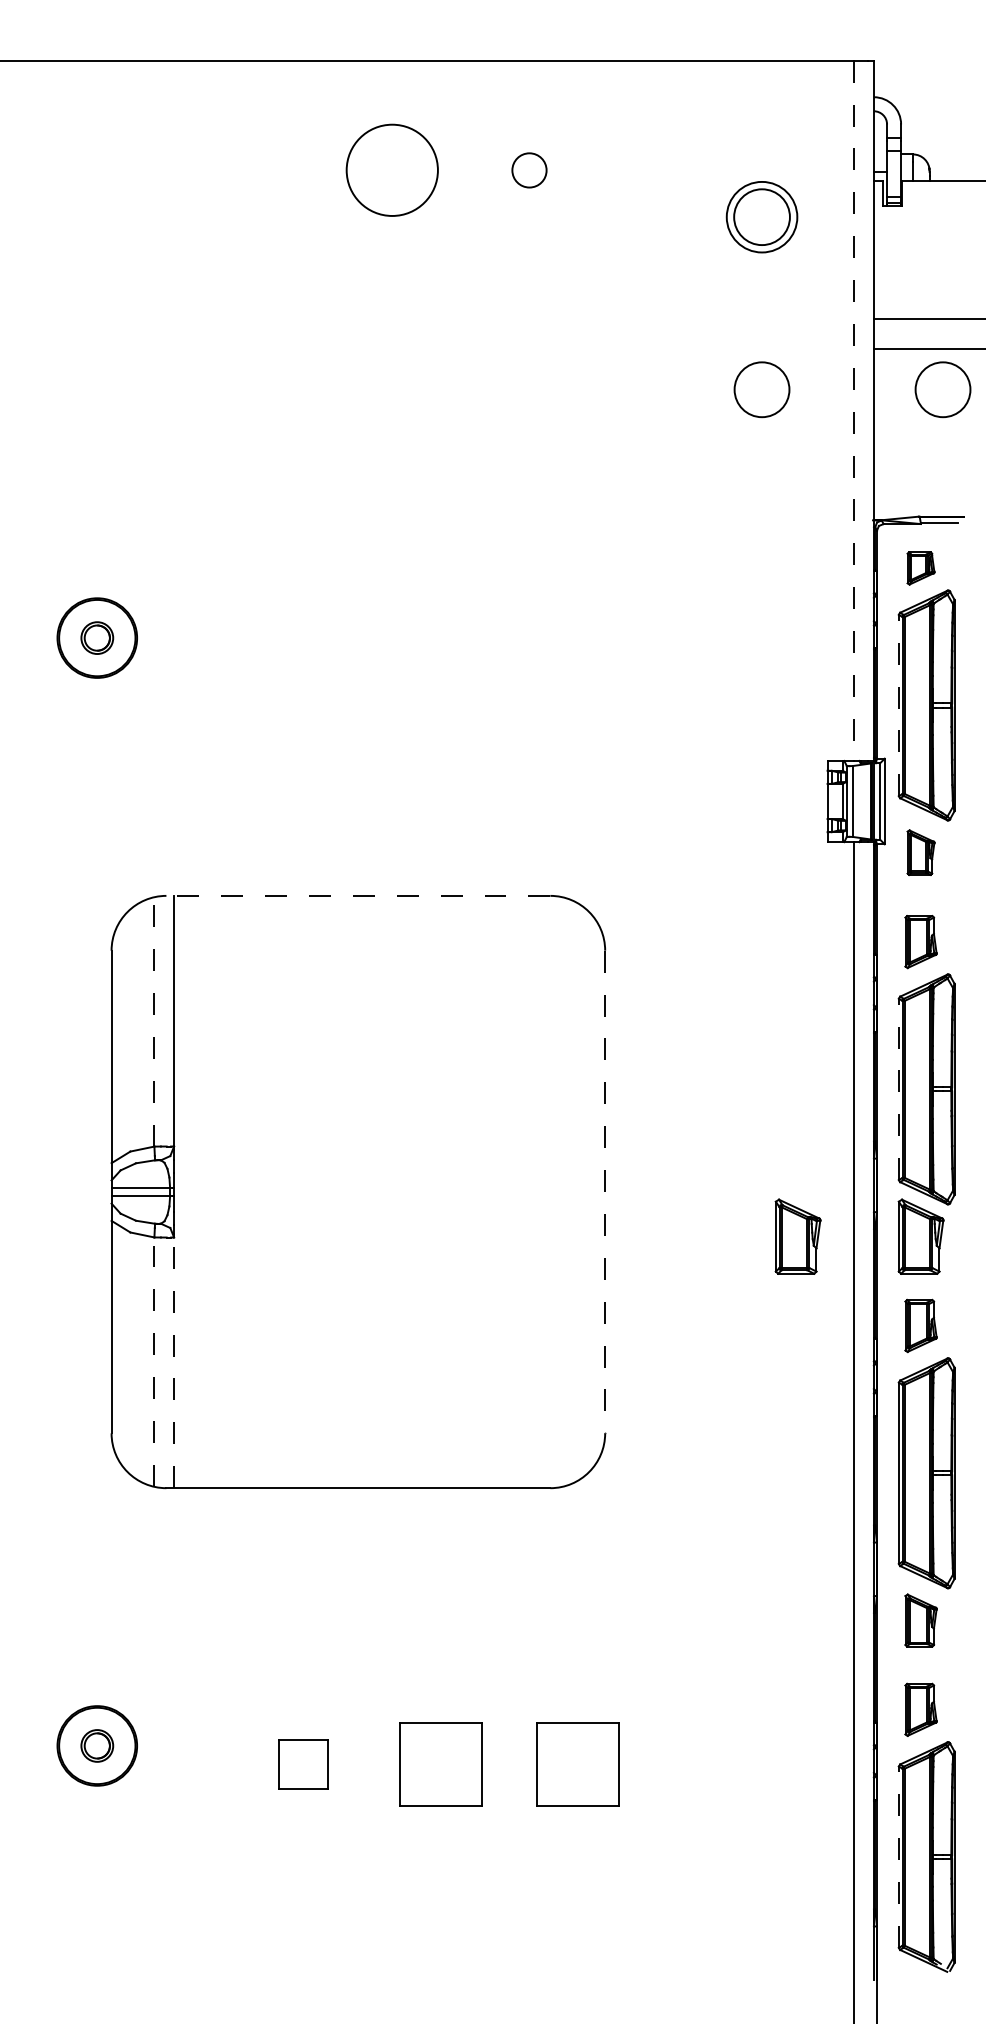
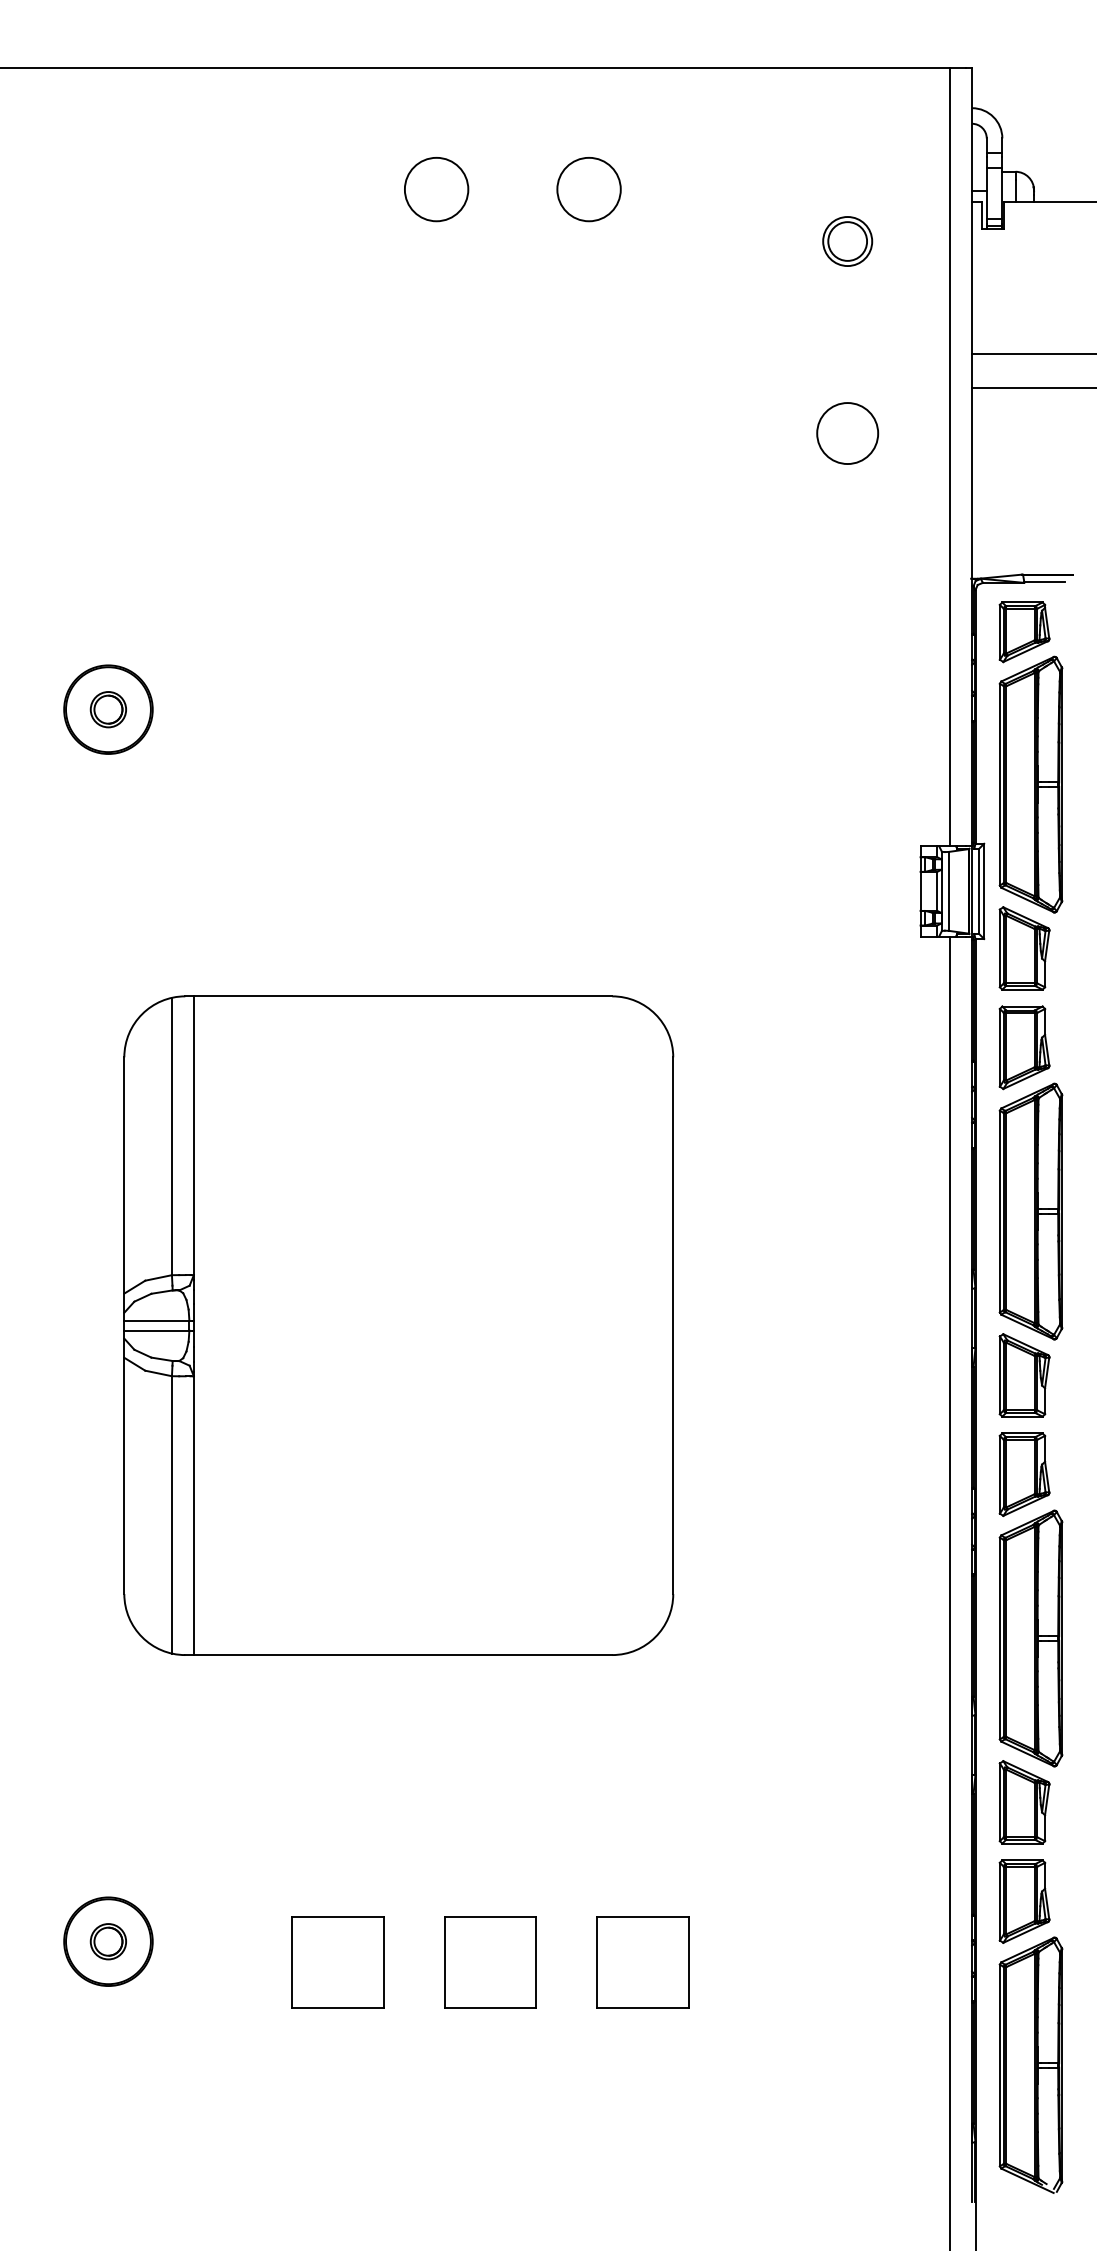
circle: (392, 170) -> (436, 189), size x0.62
circle: (529, 170) -> (589, 189), size x1.67
part: (761, 216) -> (847, 240), size x0.62
circle: (942, 389) -> (1048, 433), removed
line: (854, 411) -> (950, 457), dashed -> solid
part: (920, 568) -> (1023, 632), size x1.67
line: (898, 705) -> (999, 784), dashed -> solid
part: (920, 852) -> (1023, 948), size x1.67
line: (358, 895) -> (398, 995), dashed -> solid
part: (920, 941) -> (1023, 1047), size x1.43
line: (154, 1021) -> (172, 1136), dashed -> solid
line: (898, 1089) -> (999, 1211), dashed -> solid
line: (605, 1192) -> (673, 1326), dashed -> solid
part: (797, 1236) -> (887, 1375), removed
part: (920, 1325) -> (1023, 1474), size x1.43
line: (154, 1362) -> (172, 1515), dashed -> solid
line: (174, 1362) -> (194, 1515), dashed -> solid
part: (920, 1620) -> (1023, 1802), size x1.43
part: (920, 1709) -> (1023, 1901), size x1.43
part: (303, 1764) -> (337, 1962), size x1.67
line: (898, 1857) -> (999, 2065), dashed -> solid

